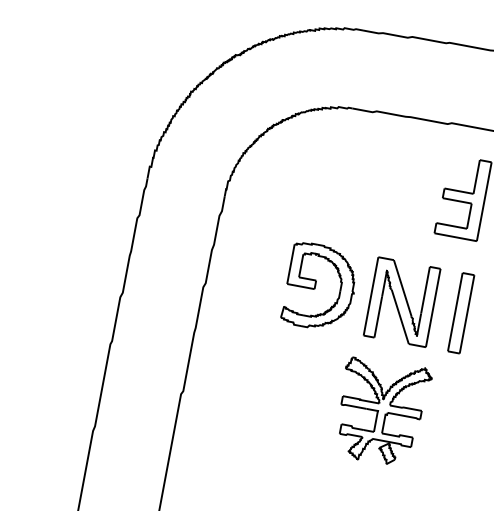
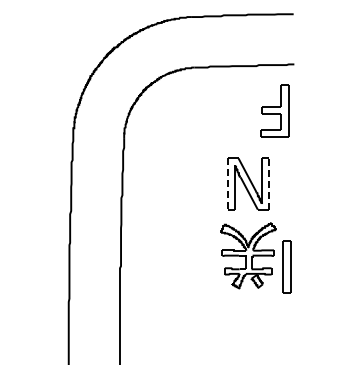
part: (320, 286) -> (195, 183), removed
line: (371, 297) -> (228, 184), solid -> dashed
line: (433, 308) -> (269, 184), solid -> dashed
part: (460, 312) -> (286, 266), moved

